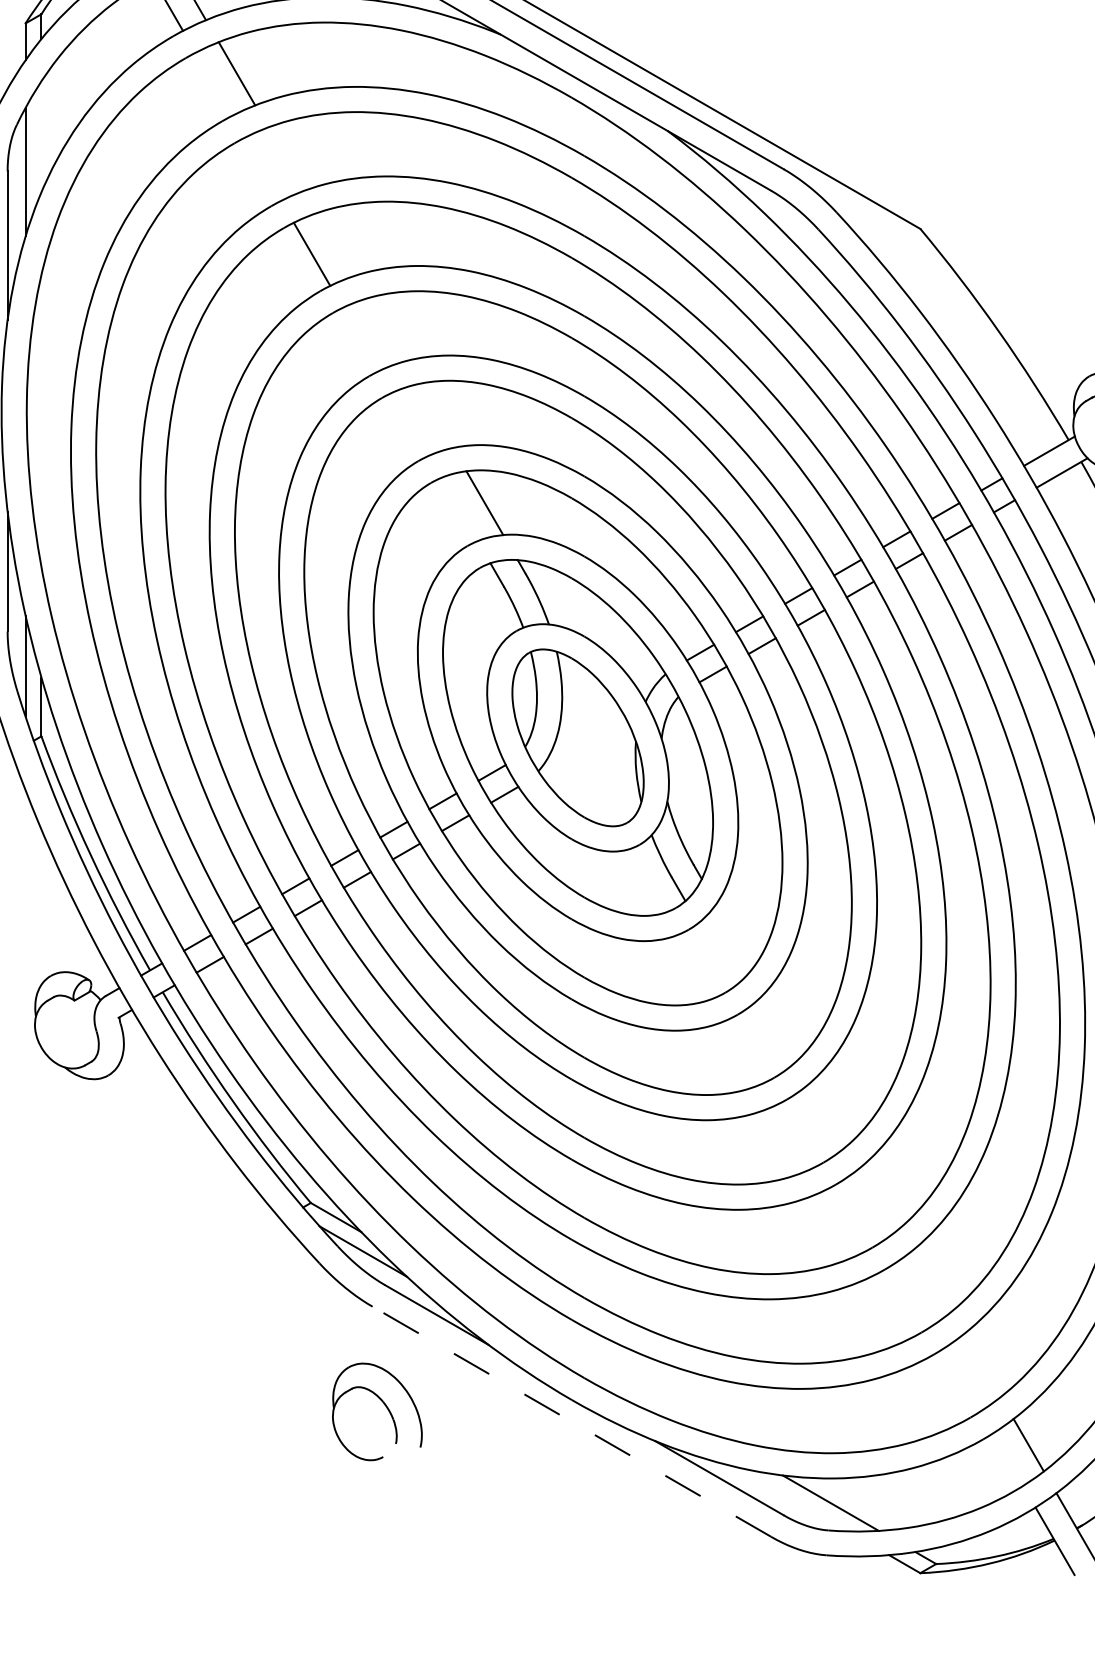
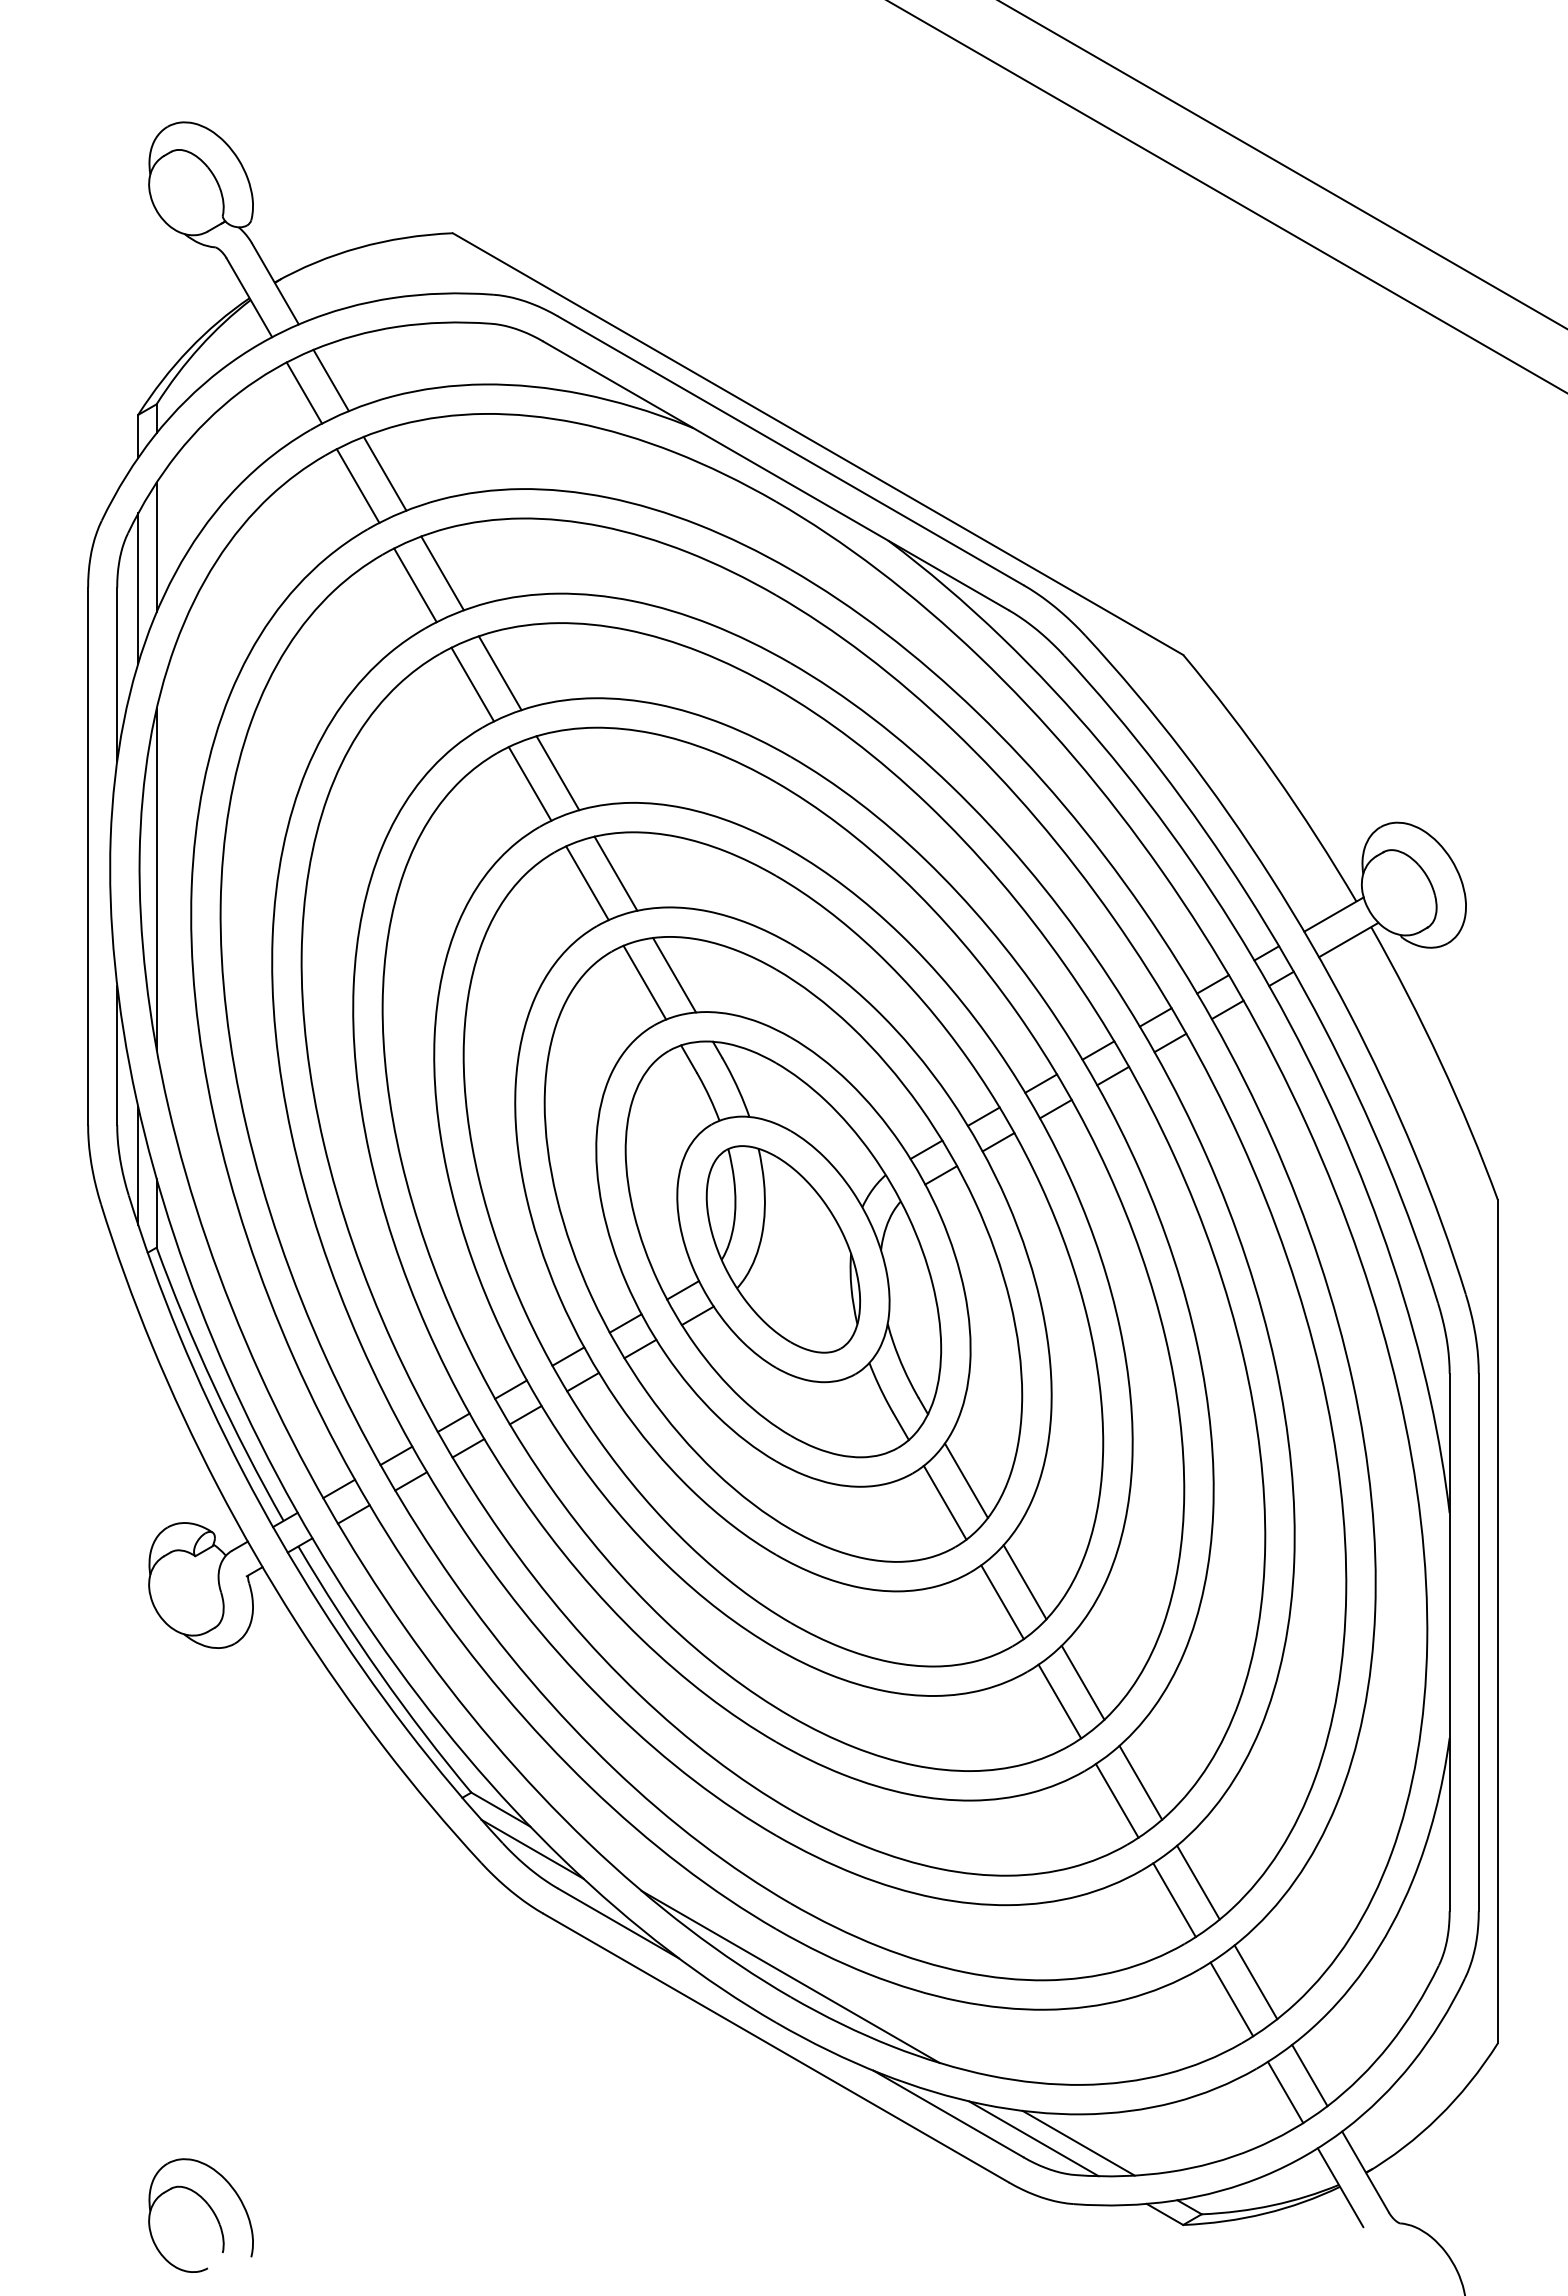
line: (213, 83) -> (357, 485), added
line: (41, 136) -> (156, 547), added
line: (286, 159) -> (442, 573), added
line: (263, 169) -> (415, 585), added
line: (334, 244) -> (499, 673), added
line: (384, 330) -> (557, 773), added
line: (360, 338) -> (529, 783), added
line: (434, 416) -> (615, 873), added
line: (41, 420) -> (156, 878), added
line: (410, 424) -> (587, 883), added
line: (459, 509) -> (644, 982), added
line: (733, 935) -> (965, 1480), added
line: (715, 954) -> (944, 1502), added
line: (784, 1023) -> (1024, 1582), added
line: (765, 1040) -> (1002, 1602), added
line: (834, 1108) -> (1082, 1682), added
line: (814, 1124) -> (1059, 1701), added
line: (883, 1194) -> (1140, 1782), added
line: (863, 1209) -> (1116, 1800), added
line: (933, 1279) -> (1198, 1882), added
line: (912, 1295) -> (1174, 1900), added
line: (584, 1360) -> (790, 1976), added
line: (982, 1365) -> (1255, 1982), added
line: (961, 1380) -> (1231, 1999), added
part: (385, 1406) -> (210, 2209), moved
line: (572, 1422) -> (776, 2048), dashed -> solid
line: (1007, 1459) -> (1285, 2092), added
line: (792, 1499) -> (1033, 2138), added

